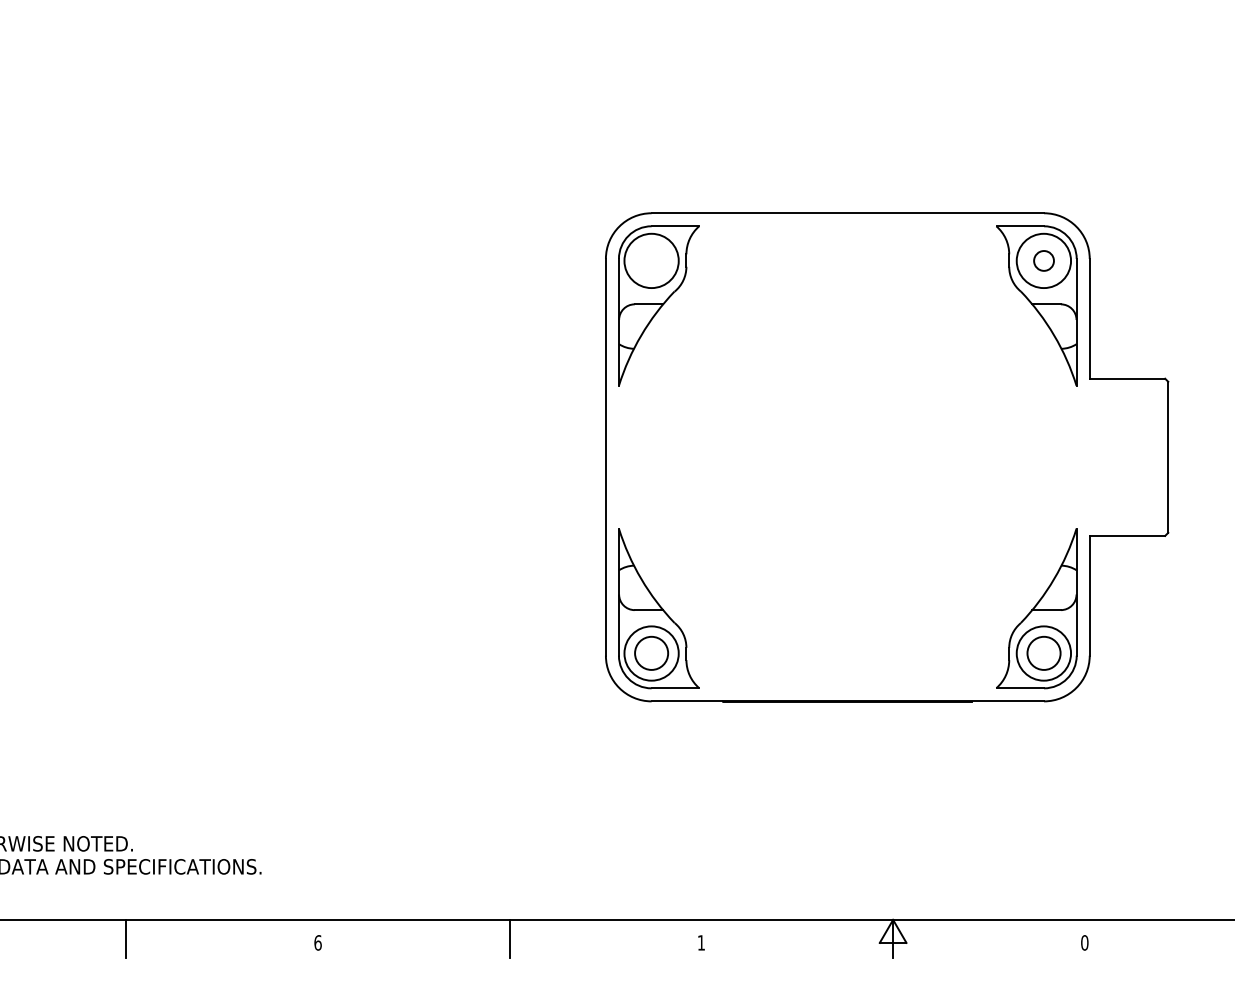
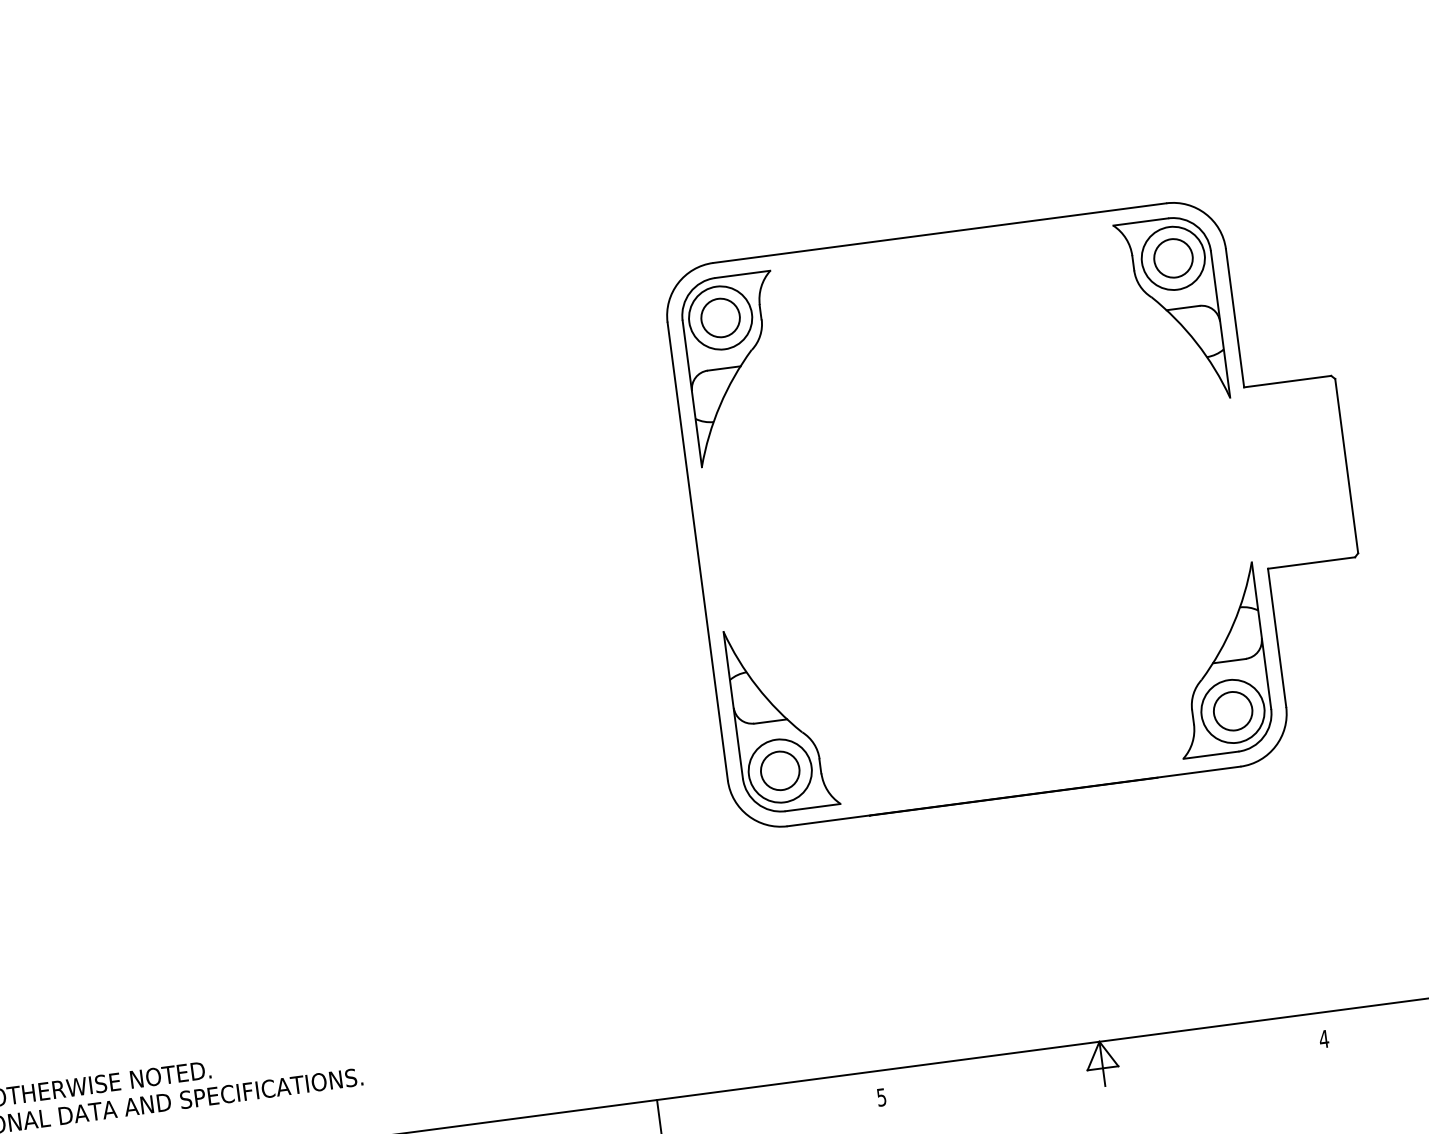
circle: (651, 260) -> (720, 317), added
circle: (1043, 260) -> (1172, 257), size x1.67
text: (700, 942) -> (880, 1097), 1 -> 5
text: (1084, 942) -> (1323, 1038), 0 -> 4

